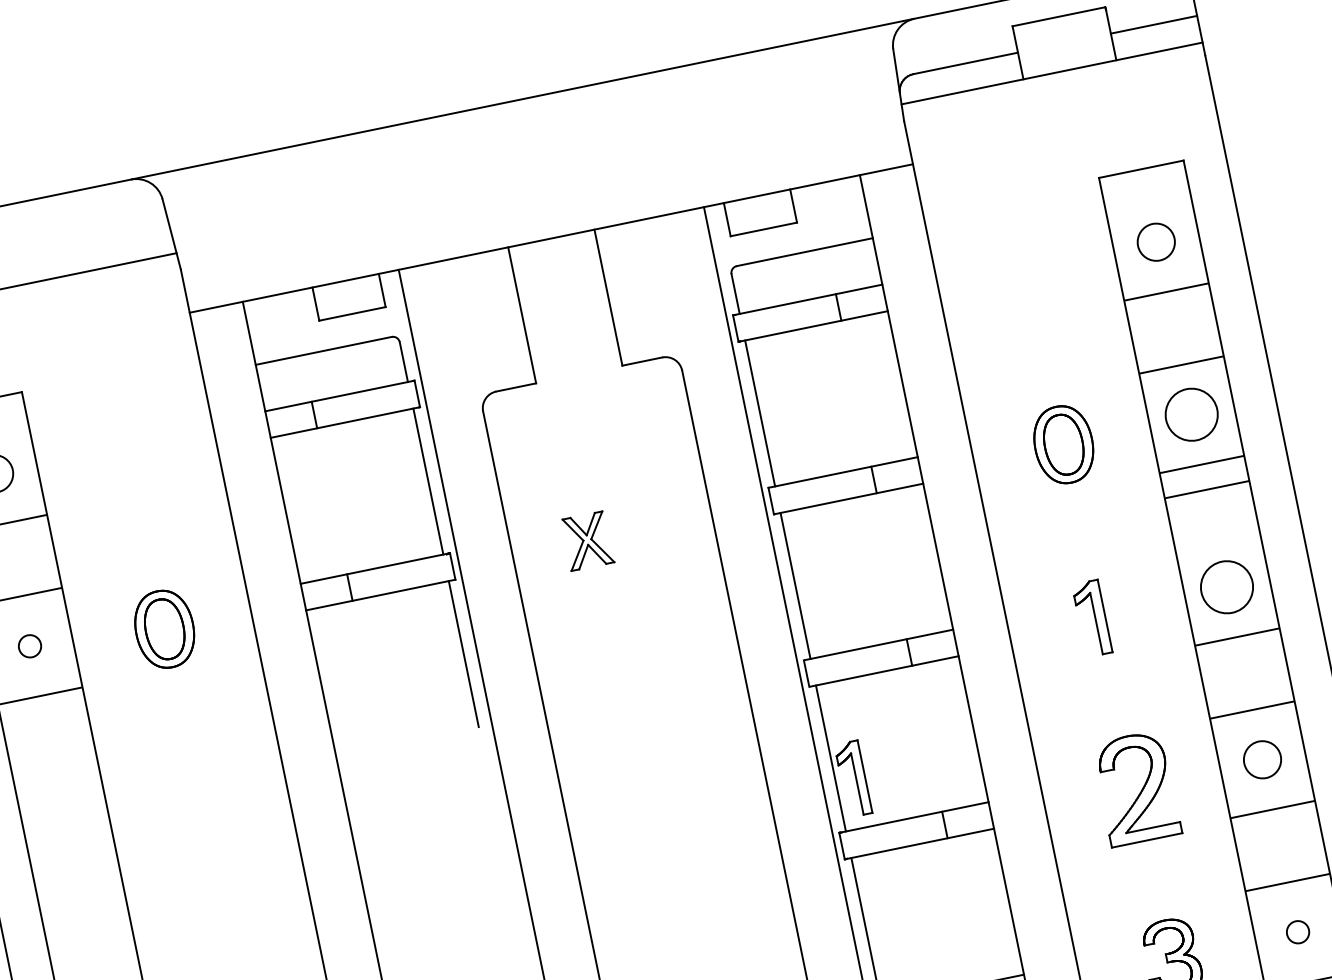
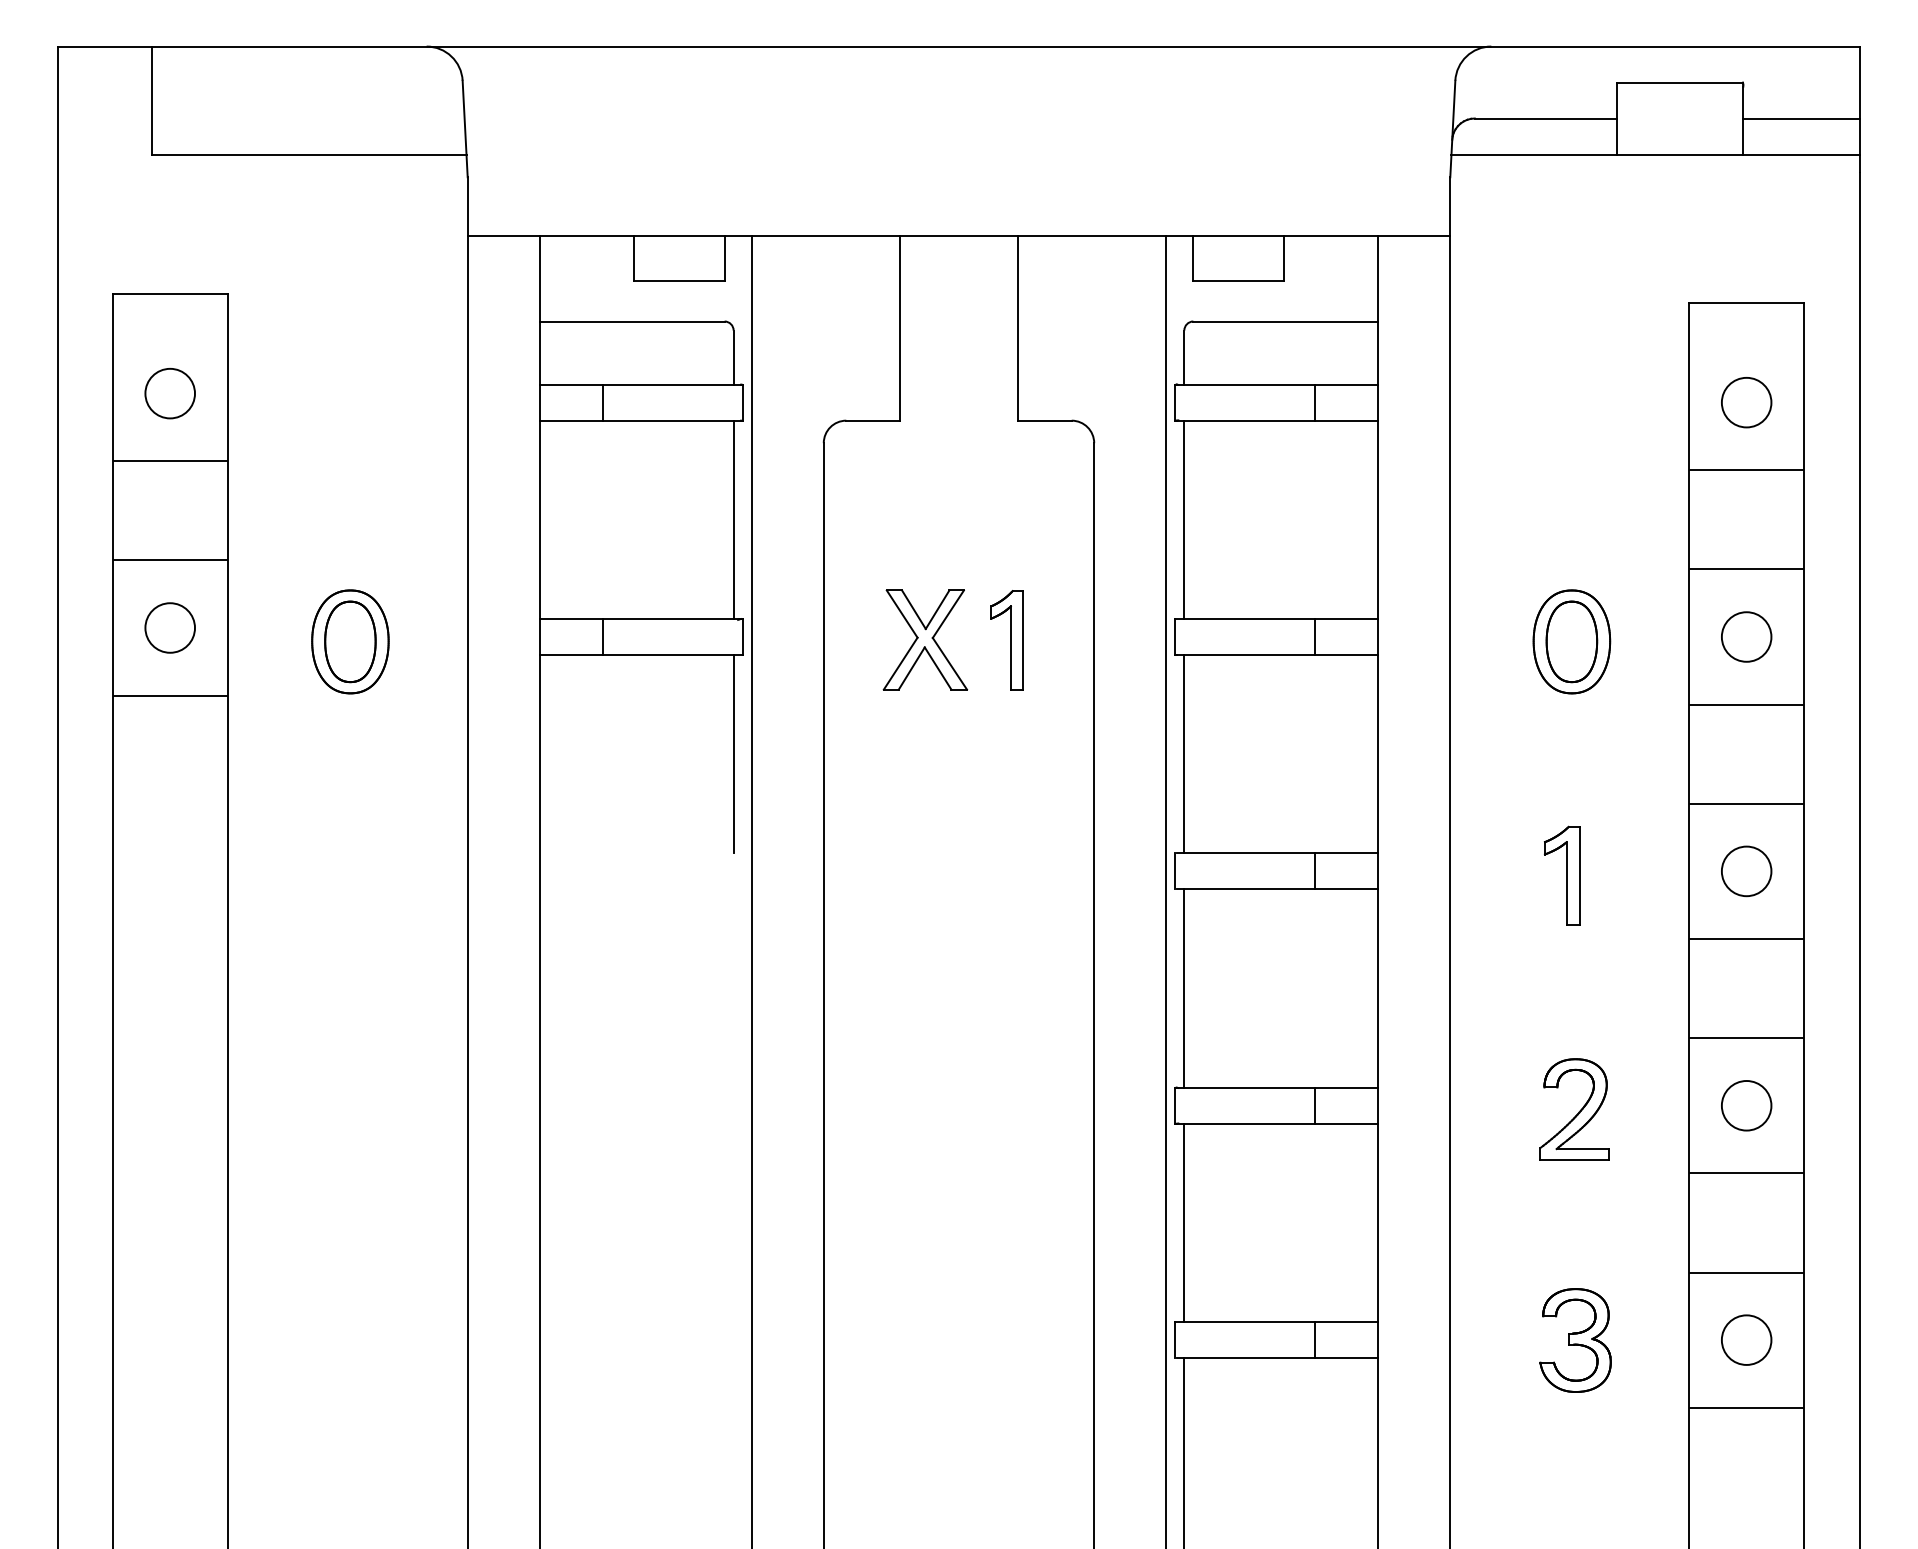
circle: (1191, 414) -> (1746, 636), size x0.71
line: (1206, 489) -> (1746, 803), moved
part: (587, 540) -> (925, 639), size x1.43
circle: (1227, 587) -> (1746, 871), size x0.71
circle: (30, 645) -> (170, 627), size x1.67
part: (852, 779) -> (1006, 640), moved
part: (1136, 788) -> (1574, 1109), size x0.71
circle: (1297, 931) -> (1746, 1339), size x1.67

